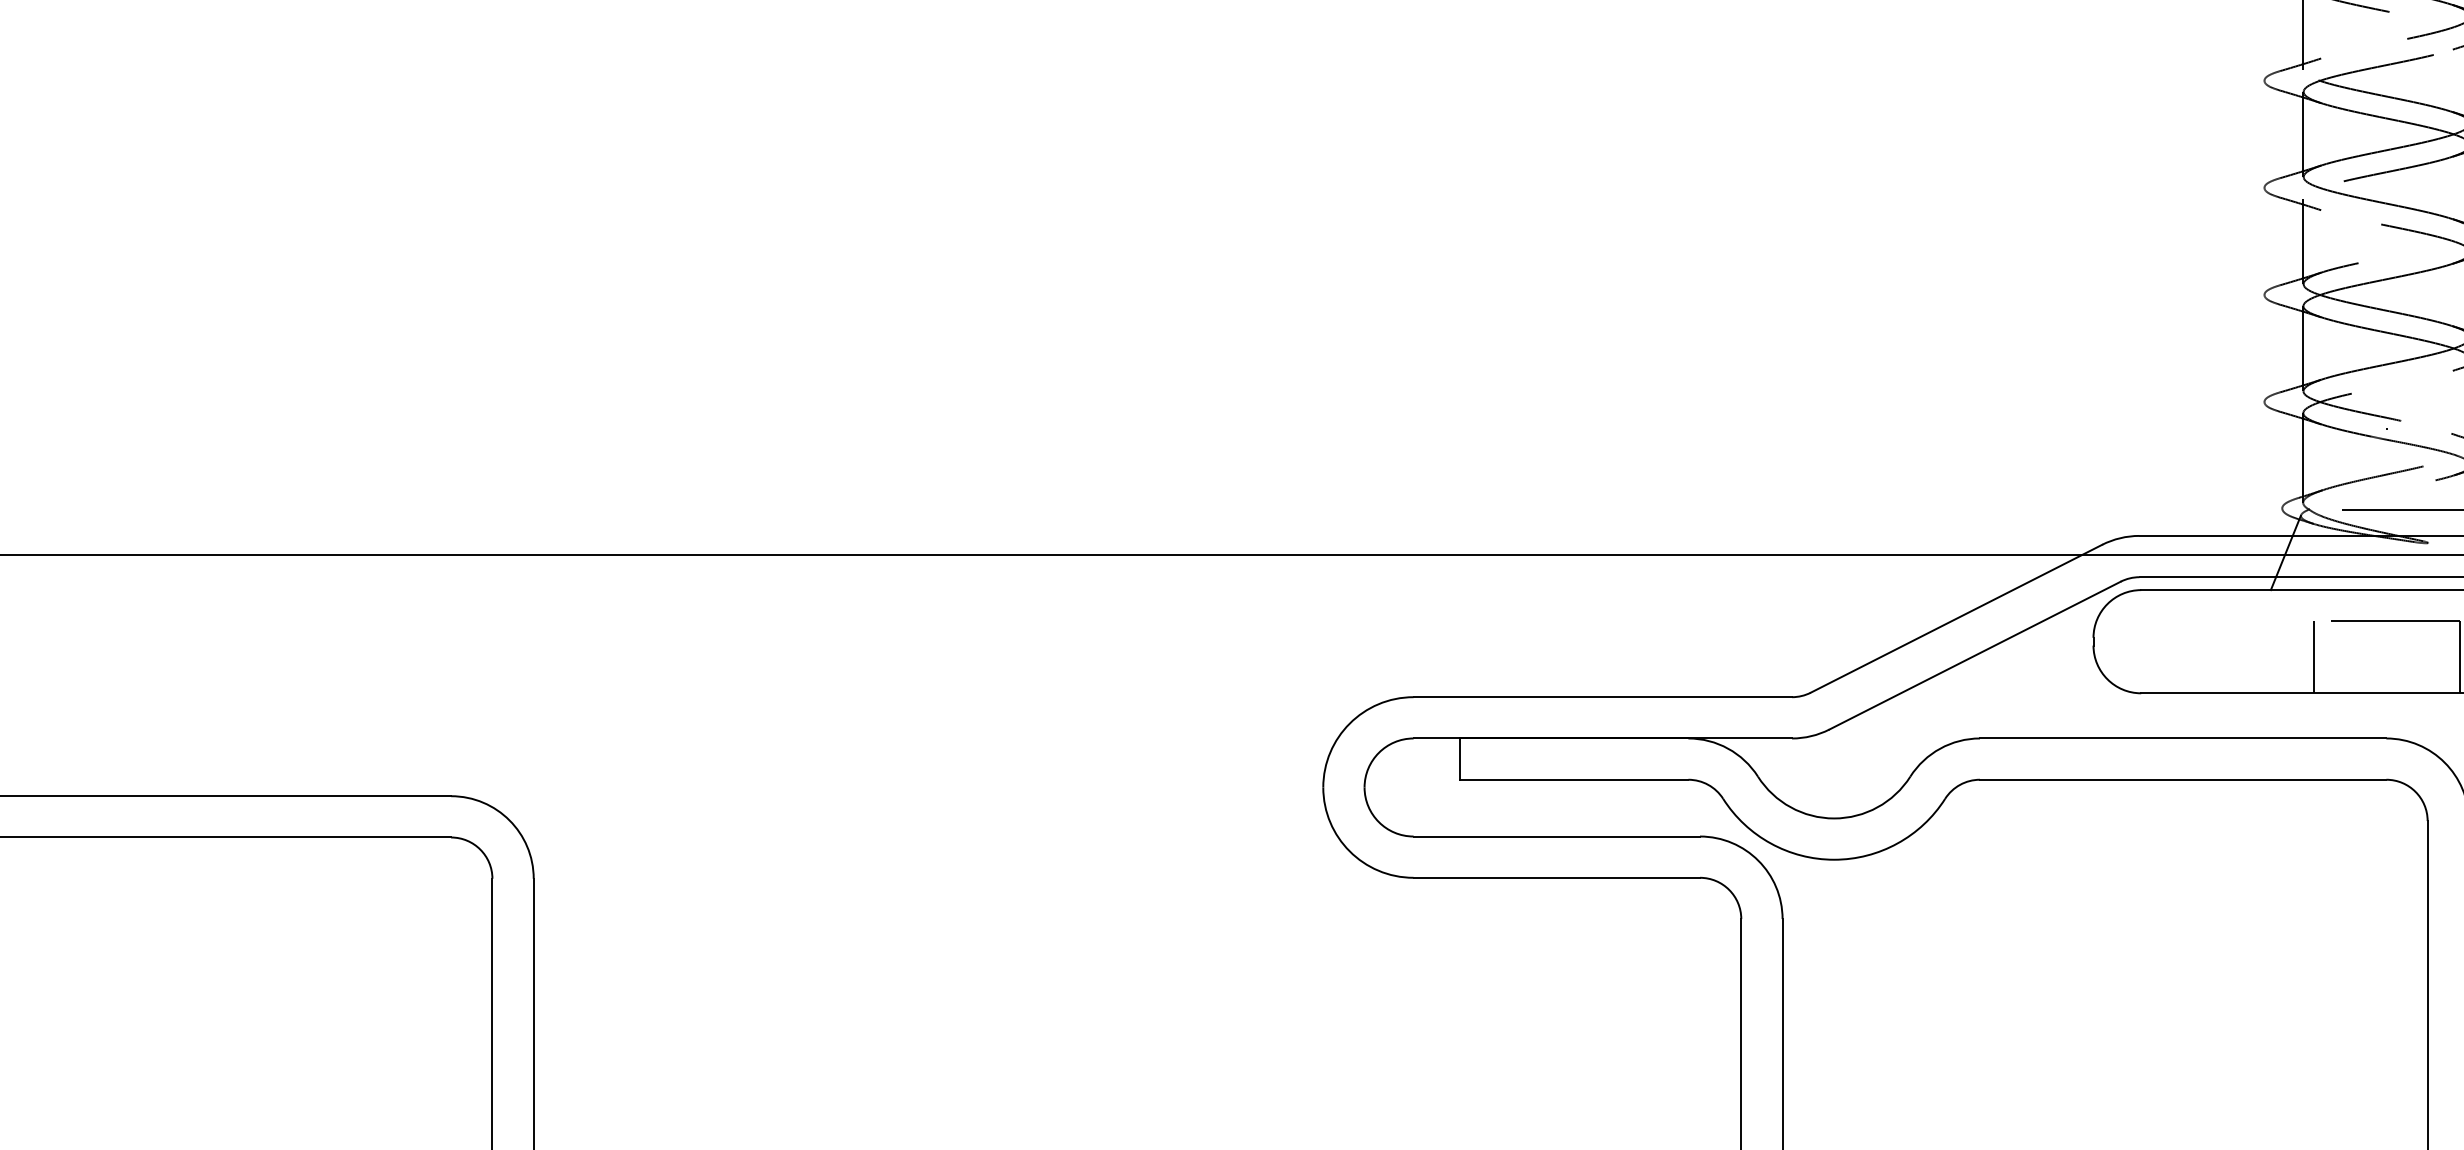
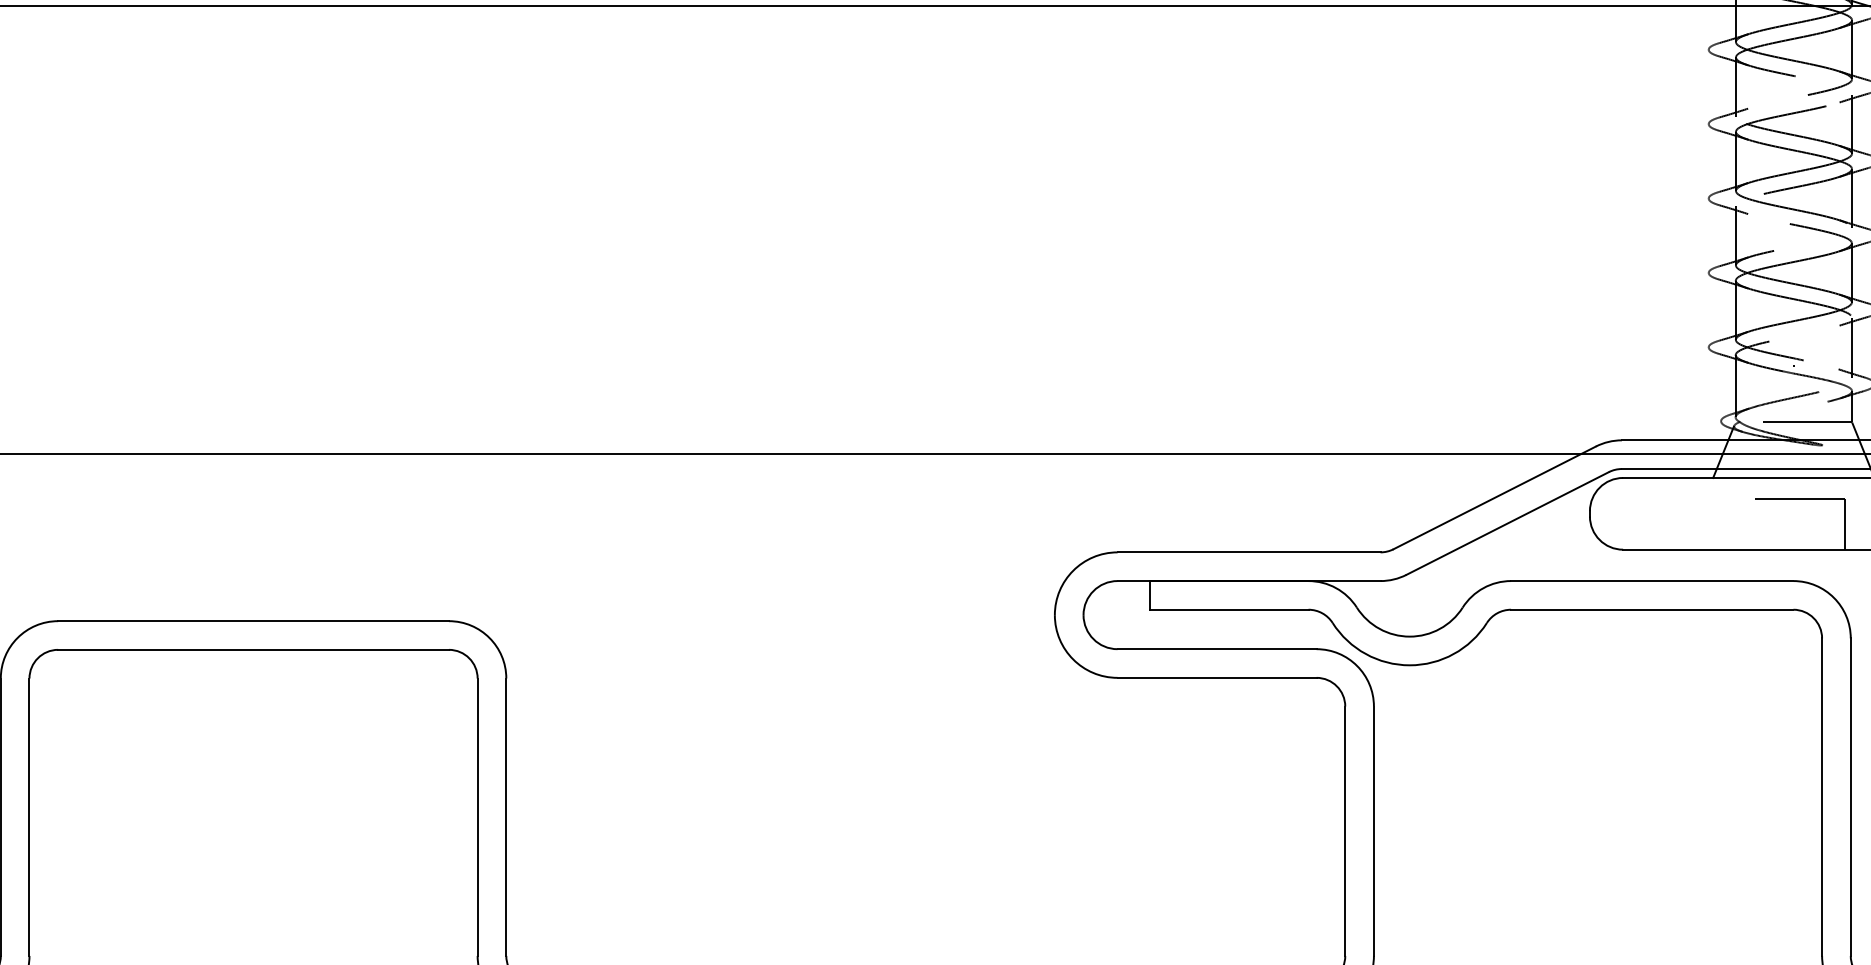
line: (2314, 657) -> (1743, 524), removed

